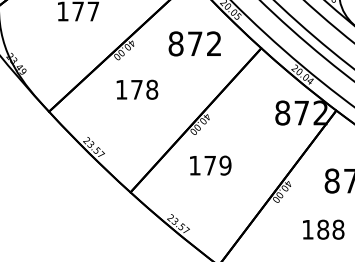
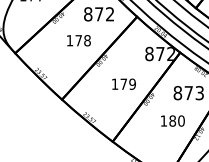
text: (136, 89) -> (78, 40), moved
text: (209, 164) -> (123, 83), moved
text: (338, 228) -> (181, 120), 188 -> 180

